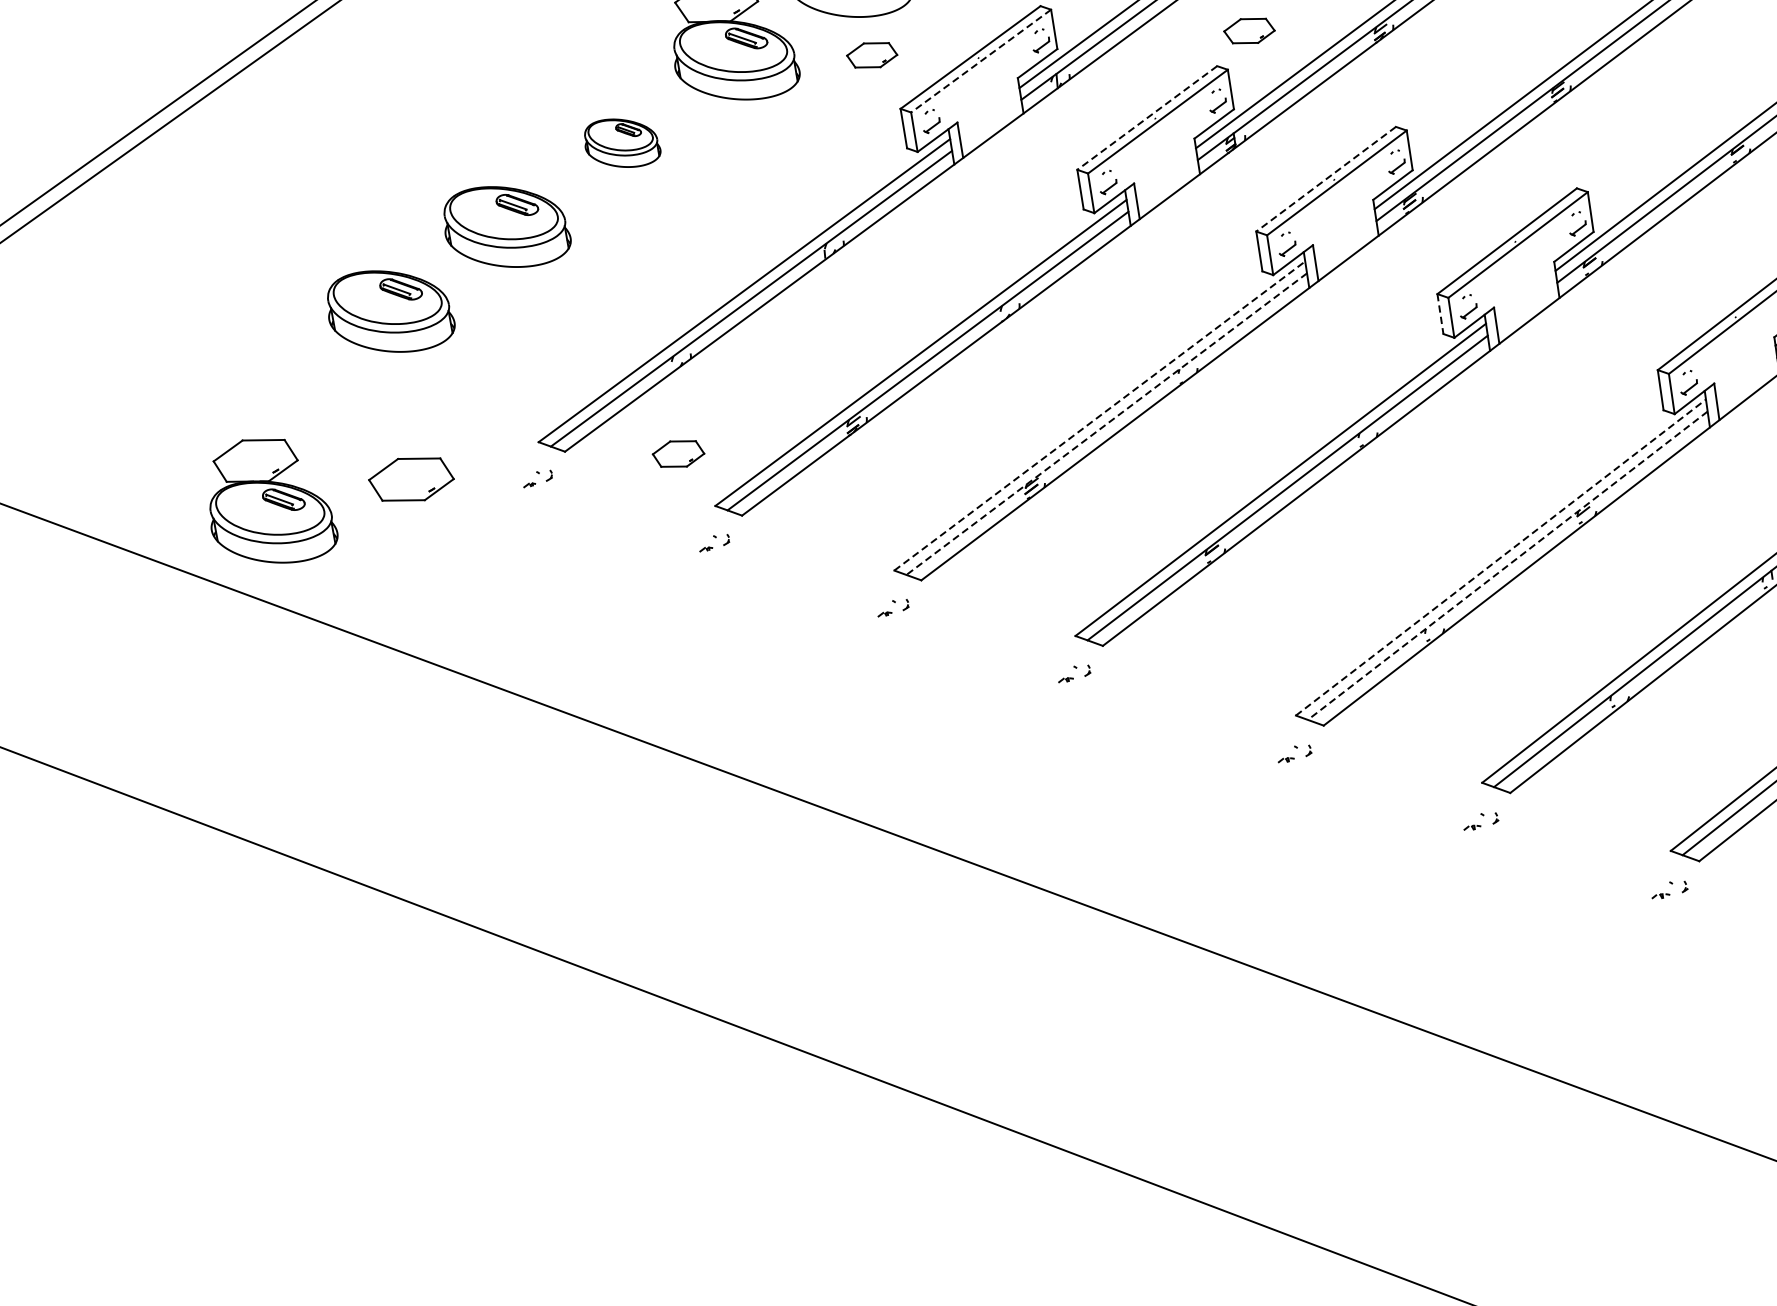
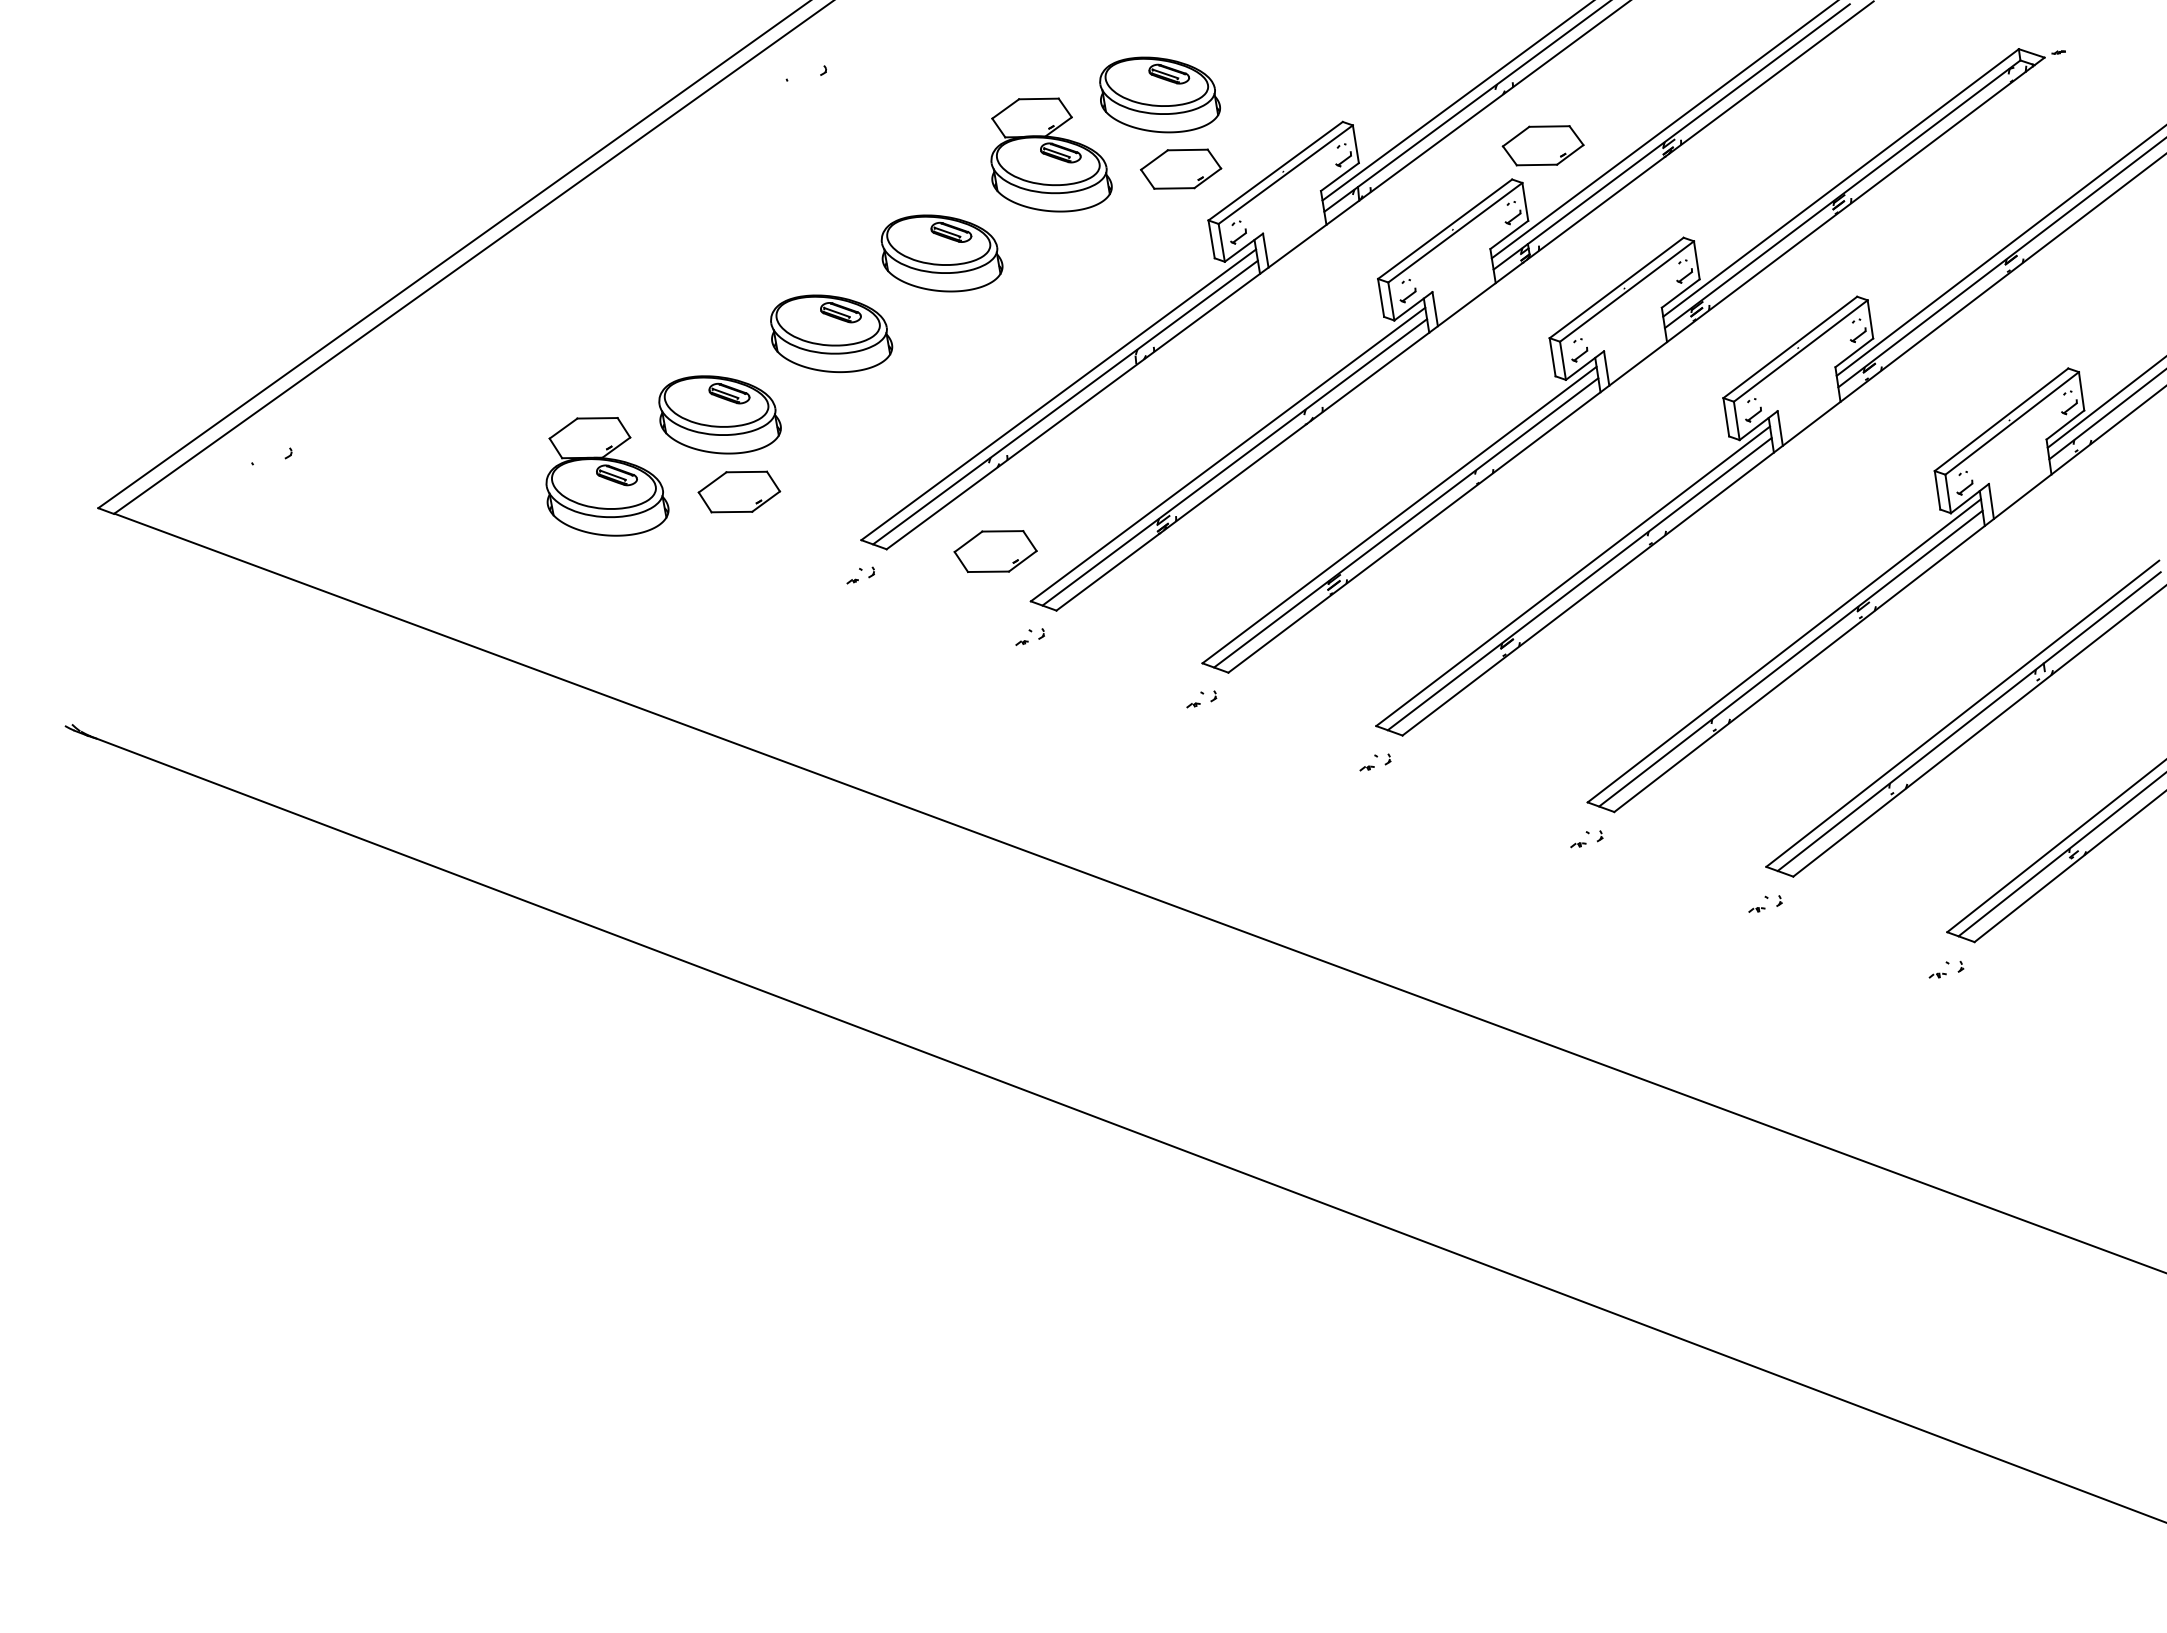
part: (1248, 30) -> (1542, 145), size x1.67
part: (872, 54) -> (1181, 168), size x1.67
line: (980, 60) -> (1285, 174), dashed -> solid
line: (1146, 118) -> (1444, 229), dashed -> solid
part: (622, 143) -> (941, 253), size x1.67
line: (1325, 178) -> (1616, 287), dashed -> solid
line: (1440, 314) -> (1726, 417), dashed -> solid
line: (1099, 416) -> (1399, 515), dashed -> solid
line: (1105, 424) -> (1405, 523), dashed -> solid
part: (678, 453) -> (995, 551), size x1.67
part: (411, 479) -> (739, 491), moved
part: (273, 500) -> (607, 476), moved
line: (1501, 557) -> (1784, 650), dashed -> solid
line: (1507, 565) -> (1790, 658), dashed -> solid

